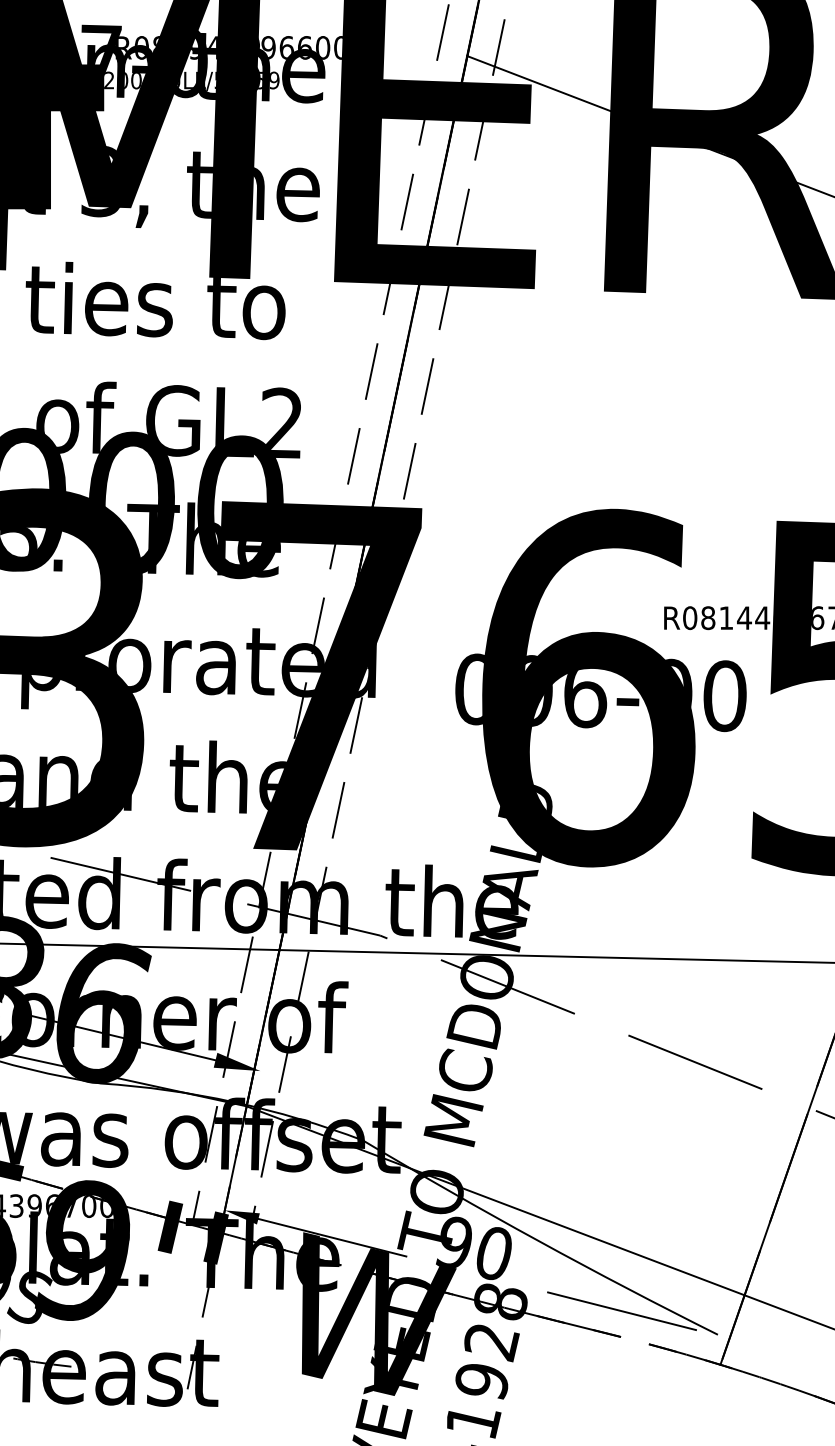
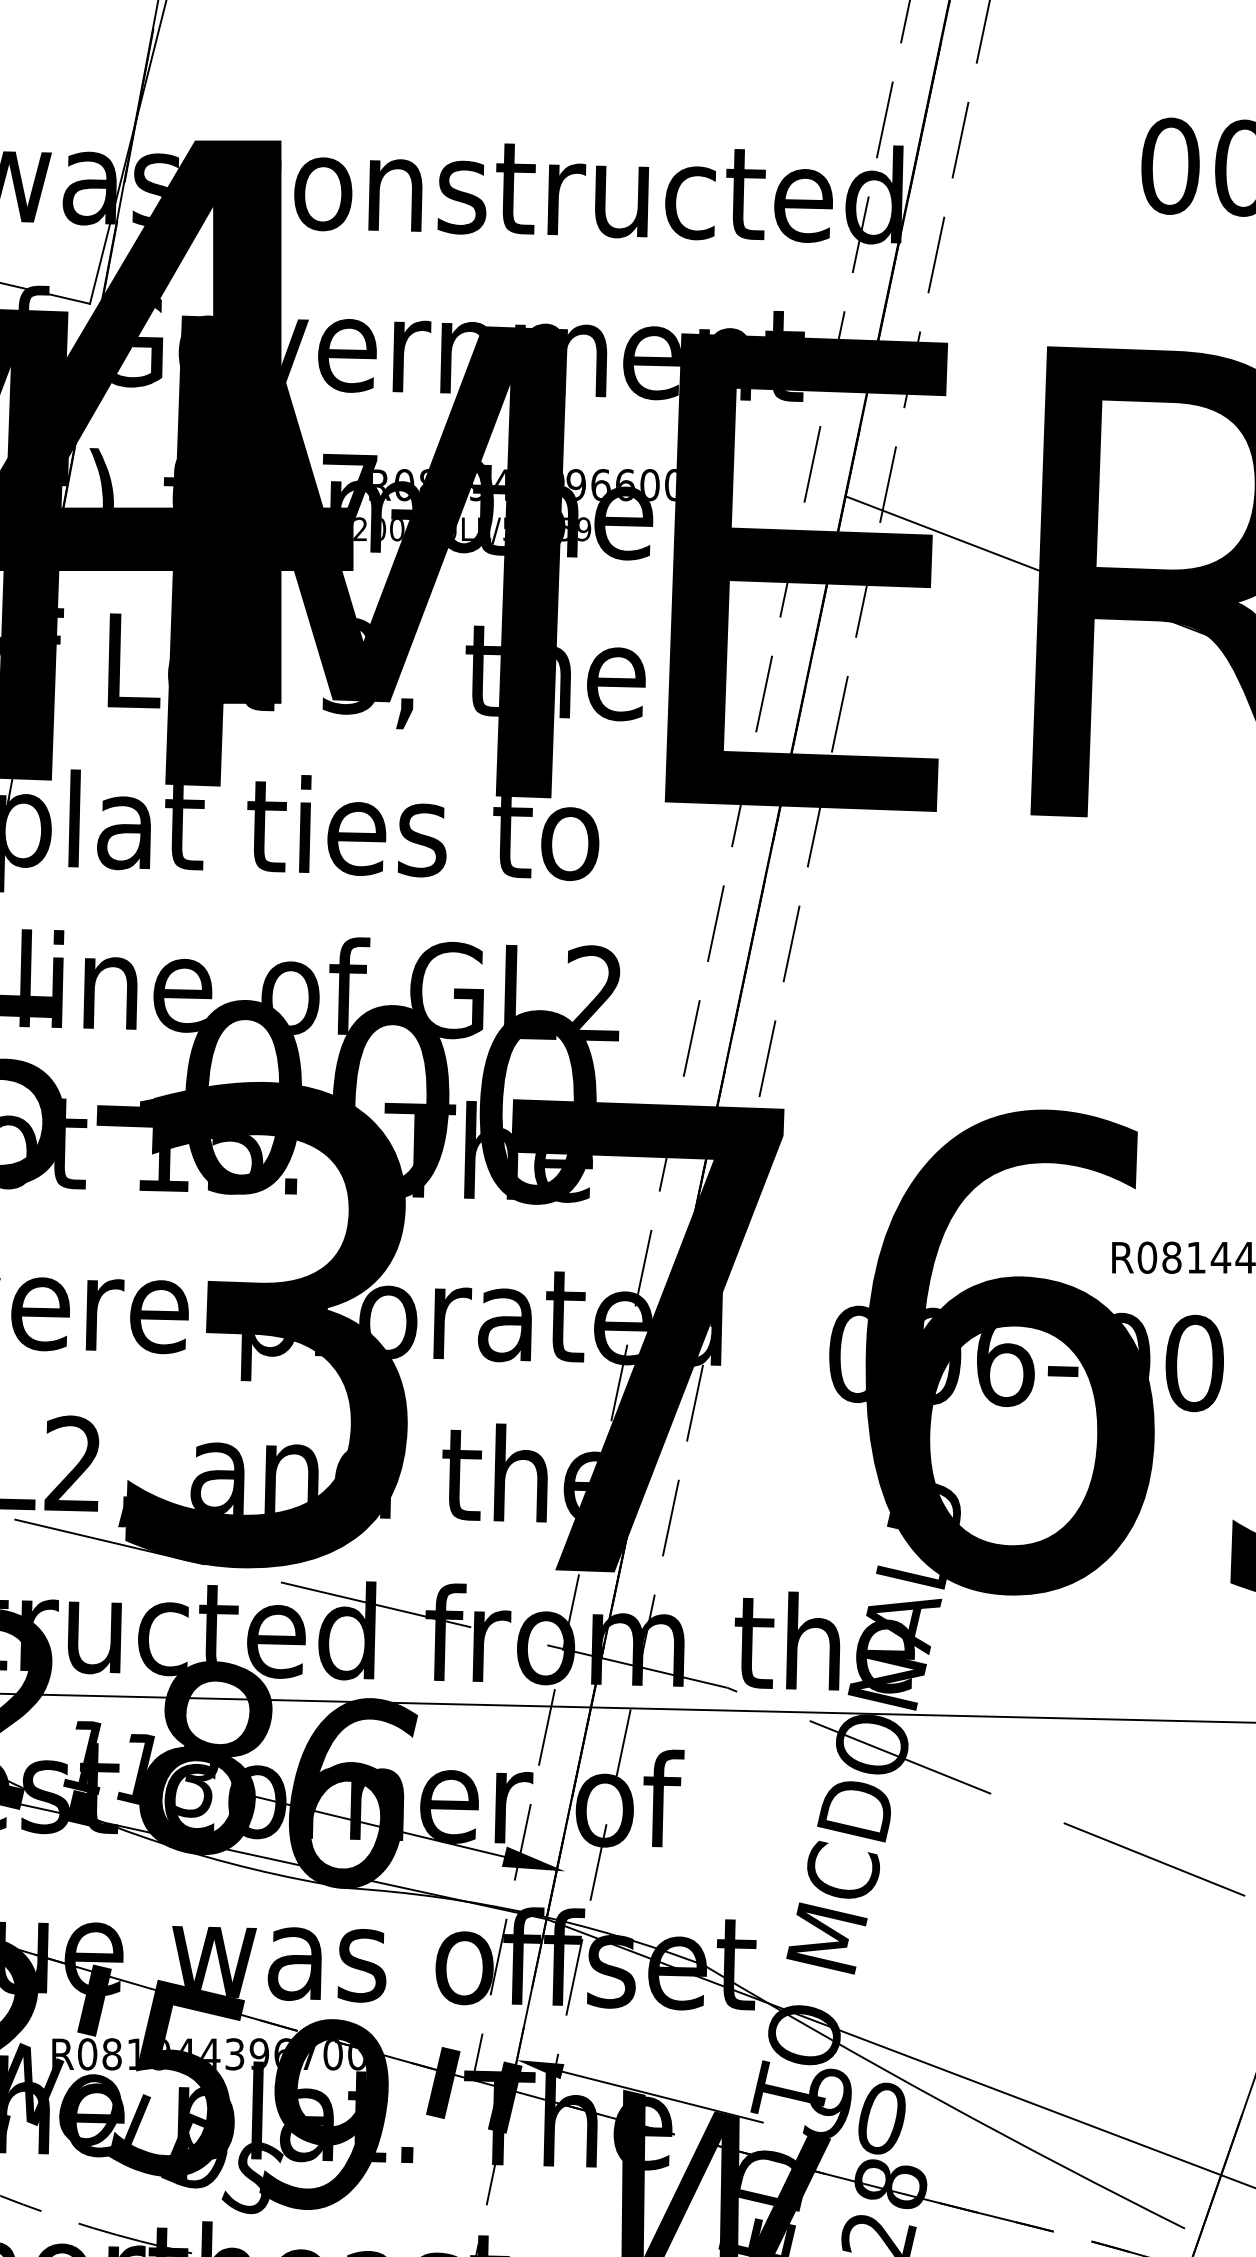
line: (621, 1311) -> (1054, 2196), removed

